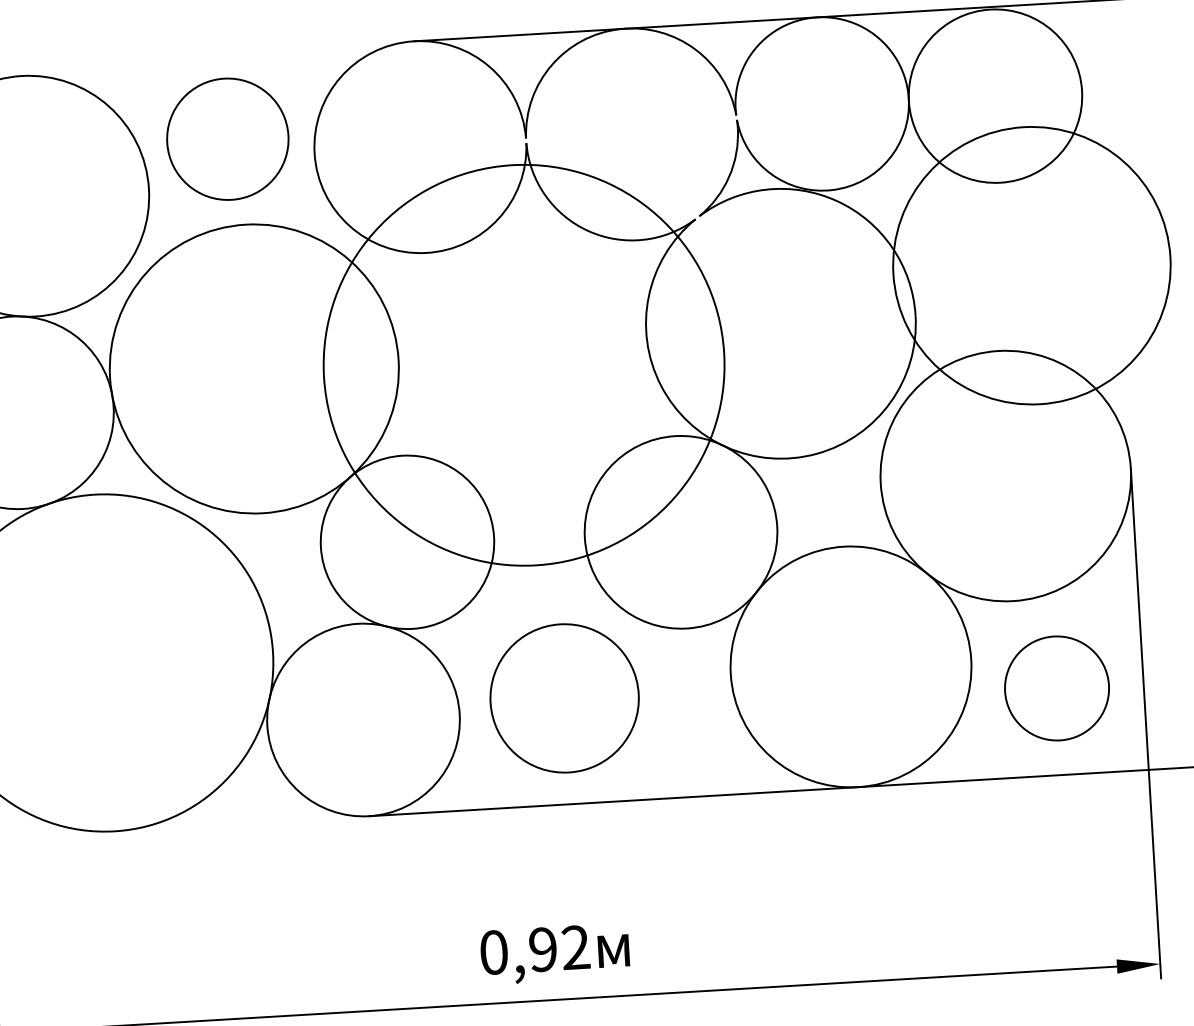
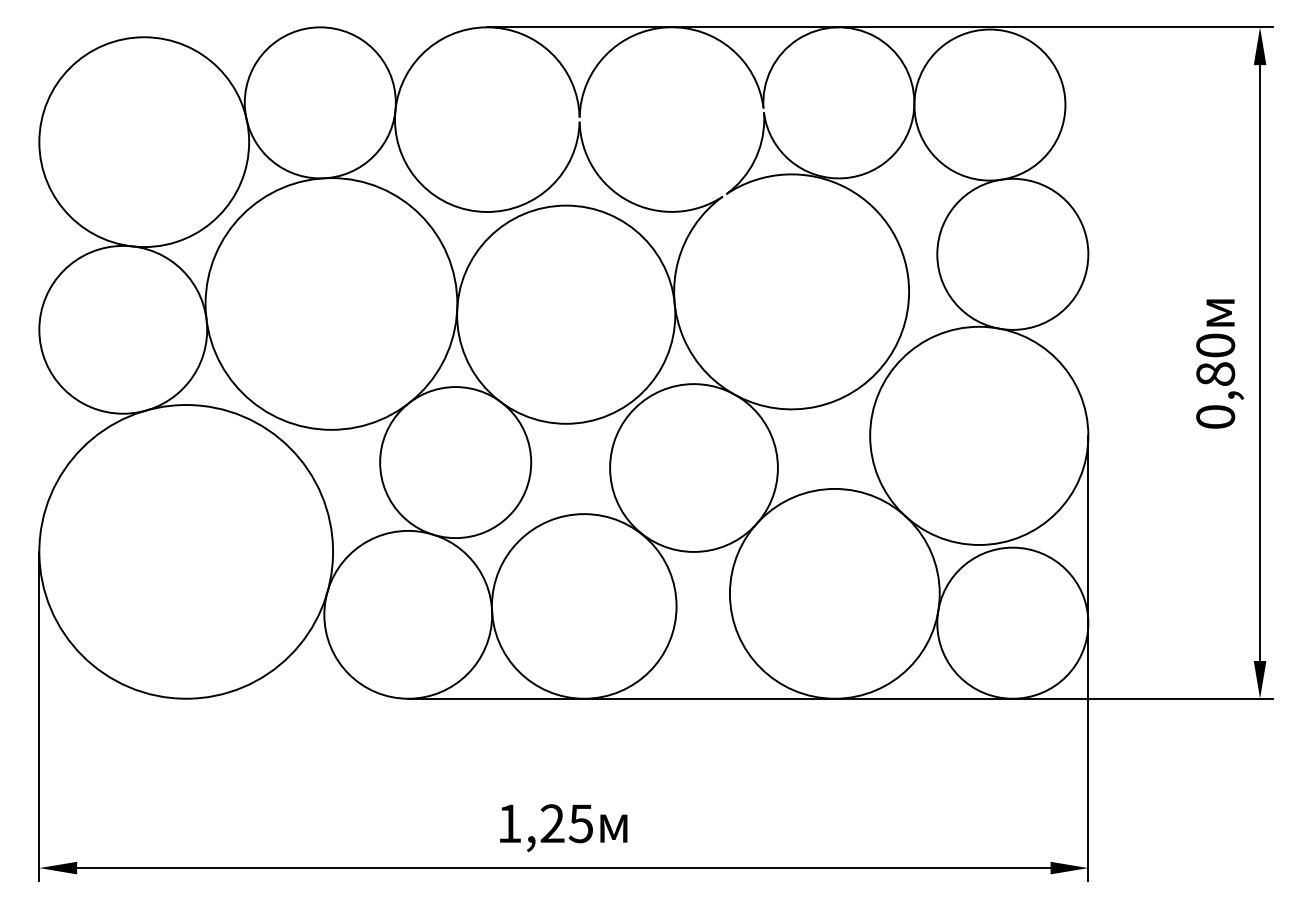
circle: (226, 138) -> (319, 102), size x1.43
circle: (1031, 264) -> (1012, 253), size x0.62
circle: (524, 365) -> (566, 314), size x0.62
circle: (1056, 687) -> (1012, 622), size x1.67
circle: (563, 698) -> (583, 606), size x1.43
text: (535, 949) -> (545, 823), 0,92 -> 1,25

